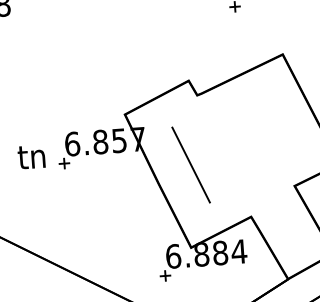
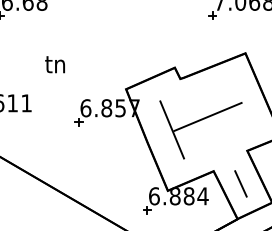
line: (237, 143) -> (207, 116), added
text: (30, 156) -> (54, 64), moved
line: (288, 230) -> (240, 183), added

